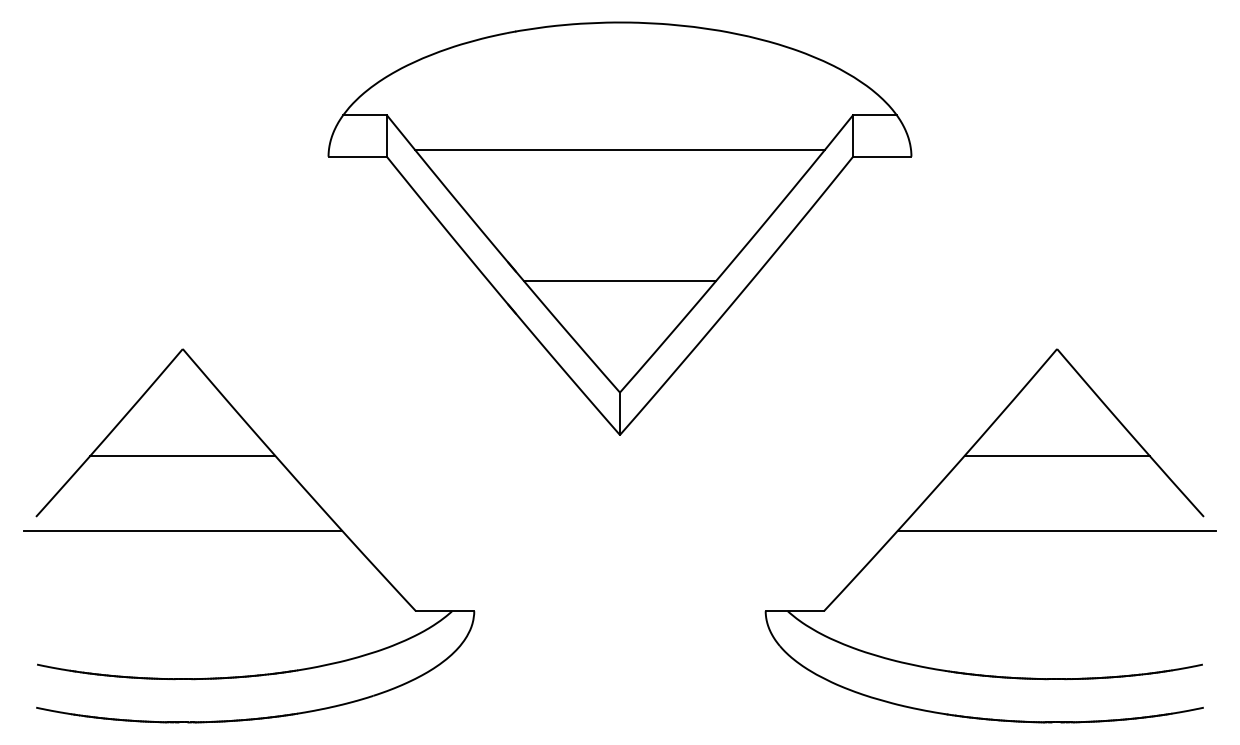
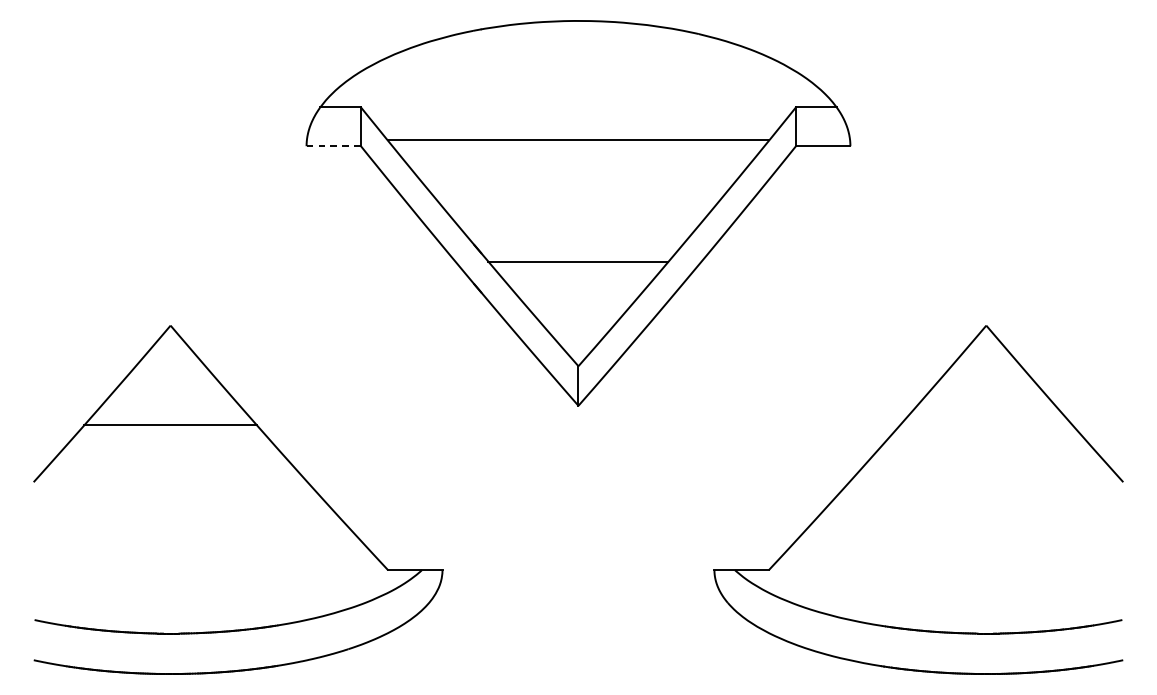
line: (357, 156) -> (333, 145), solid -> dashed
line: (1056, 455) -> (985, 424), removed
line: (182, 530) -> (170, 494), removed
line: (1056, 530) -> (985, 494), removed

